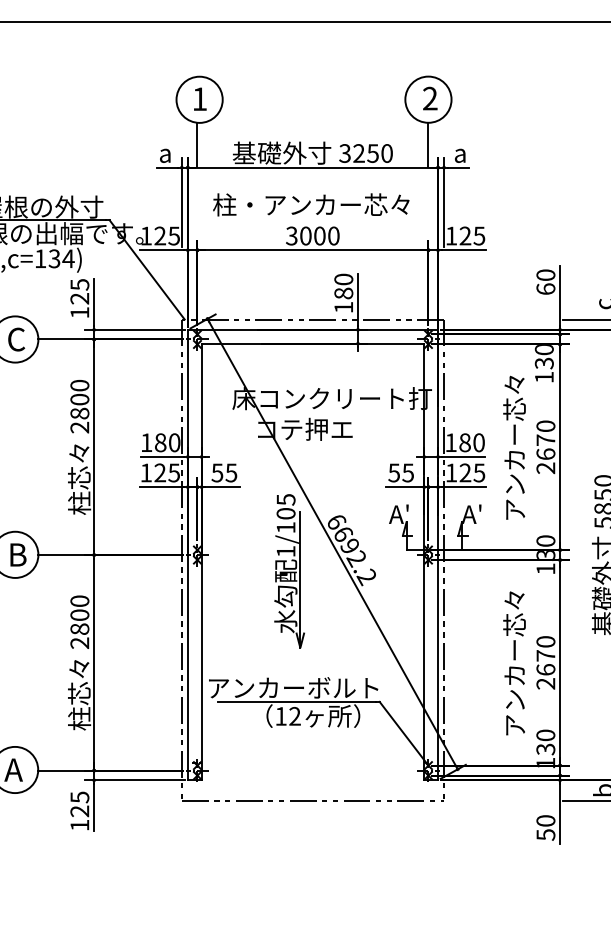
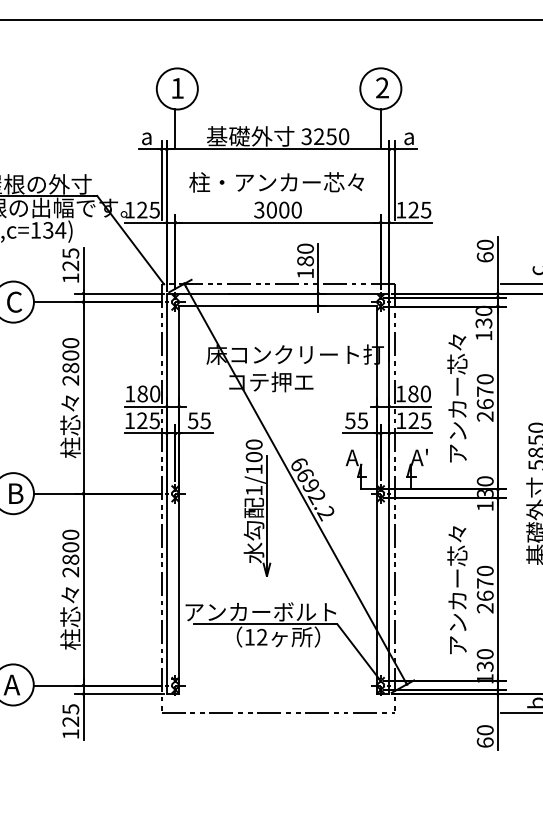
text: (285, 499) -> (253, 444), 1/105 -> 1/100
text: (407, 507) -> (362, 451), A' -> A
text: (545, 834) -> (484, 742), 50 -> 60

